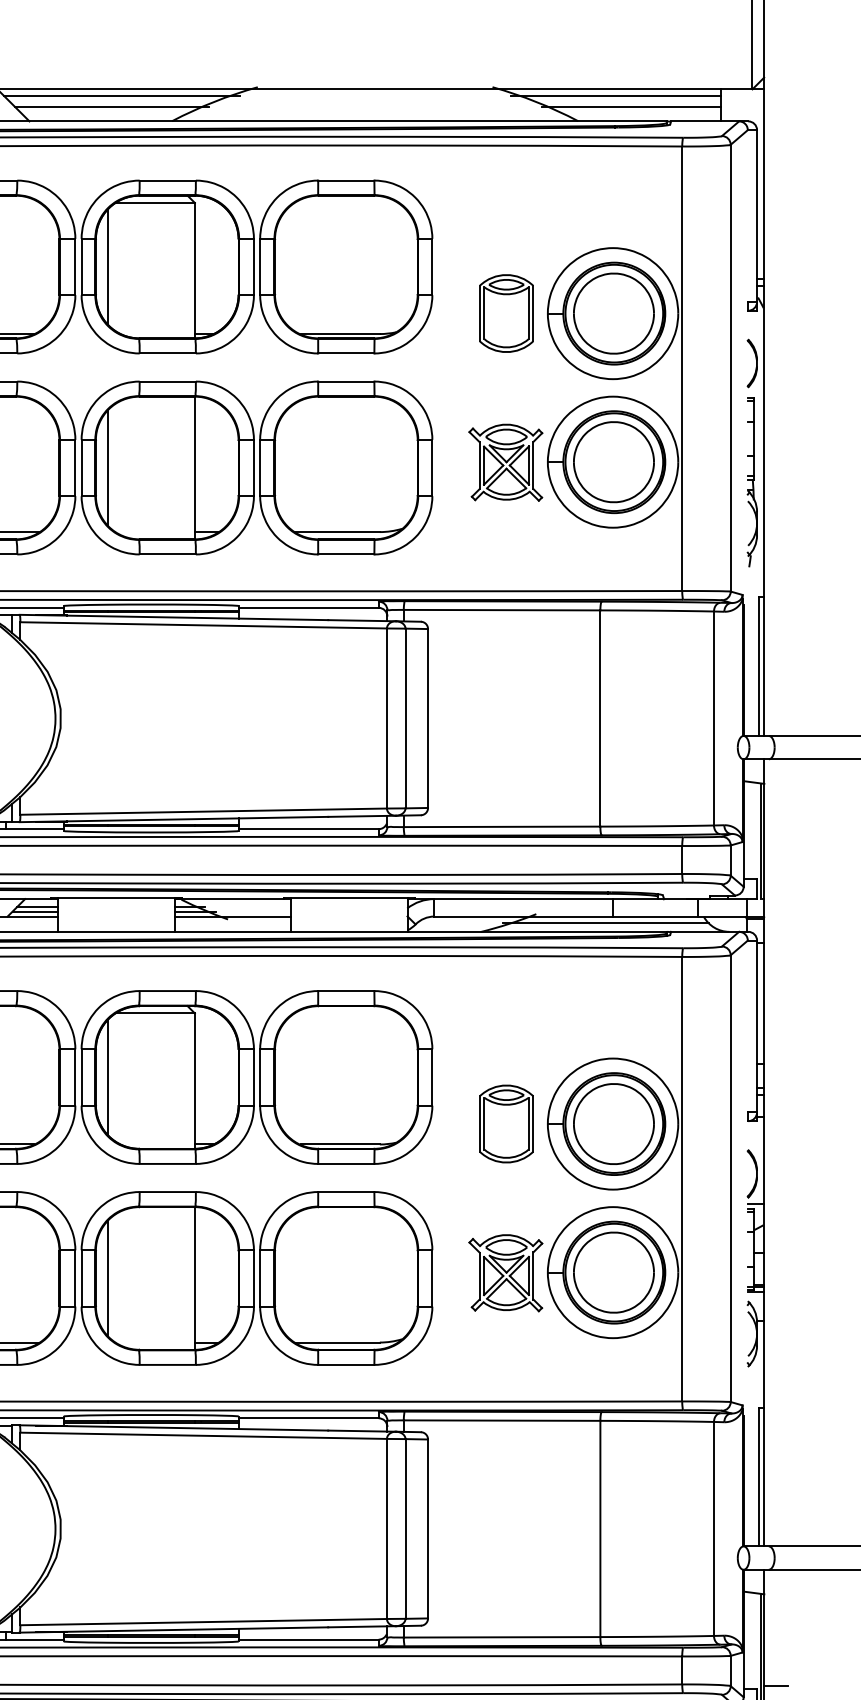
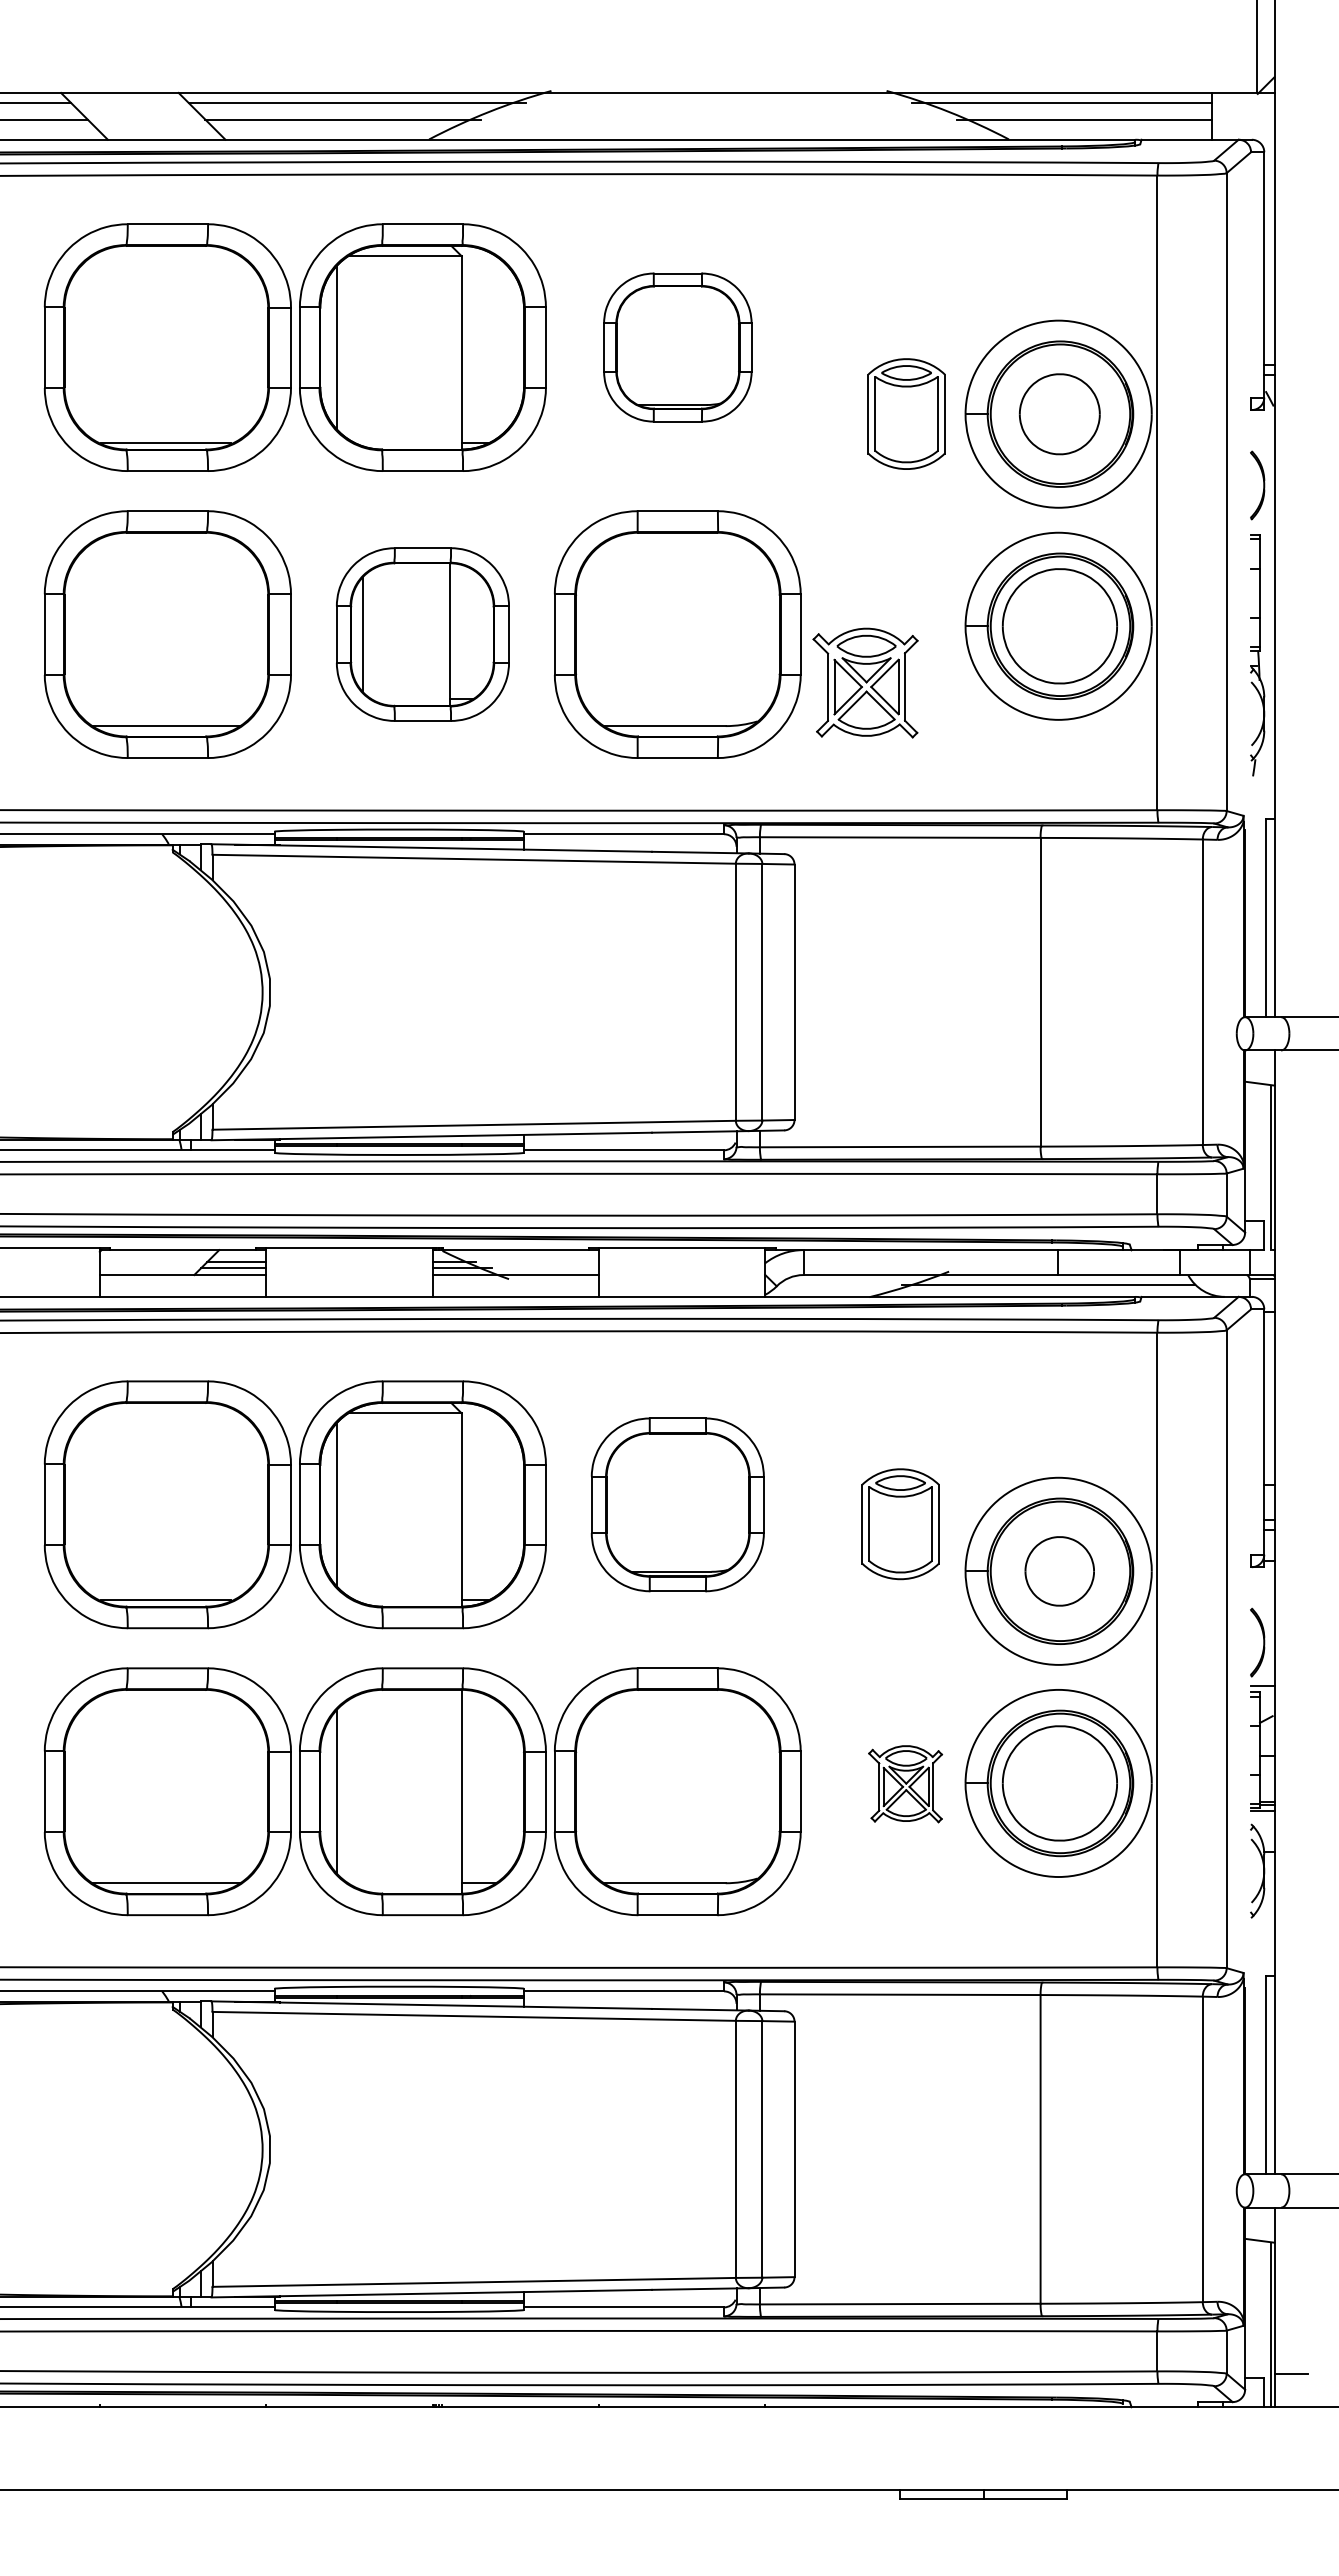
part: (346, 266) -> (677, 347), size x0.6
part: (613, 313) -> (1059, 414), size x0.7
part: (505, 462) -> (865, 682), moved
part: (167, 467) -> (422, 634), size x0.7
part: (346, 1077) -> (677, 1504), size x0.7
part: (506, 1124) -> (900, 1524), moved
part: (613, 1124) -> (1059, 1571), size x0.6
part: (505, 1272) -> (905, 1783), size x0.7

